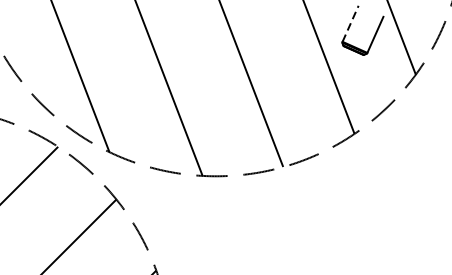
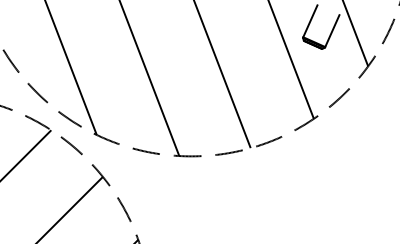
line: (350, 22) -> (310, 20), dashed -> solid

